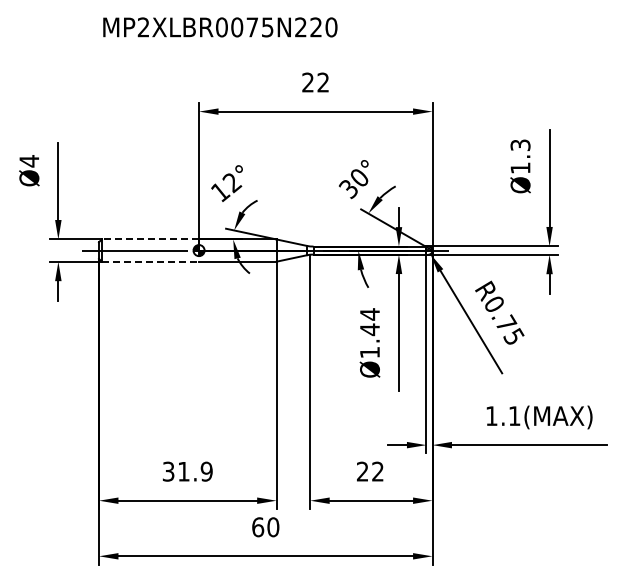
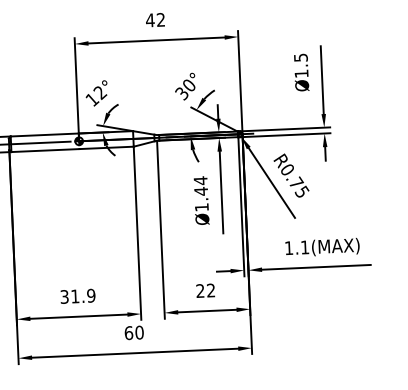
text: (307, 82) -> (149, 20), 22 -> 42
text: (519, 144) -> (300, 57), Ø1.3 -> Ø1.5
line: (150, 239) -> (44, 135), dashed -> solid
line: (150, 261) -> (45, 150), dashed -> solid

